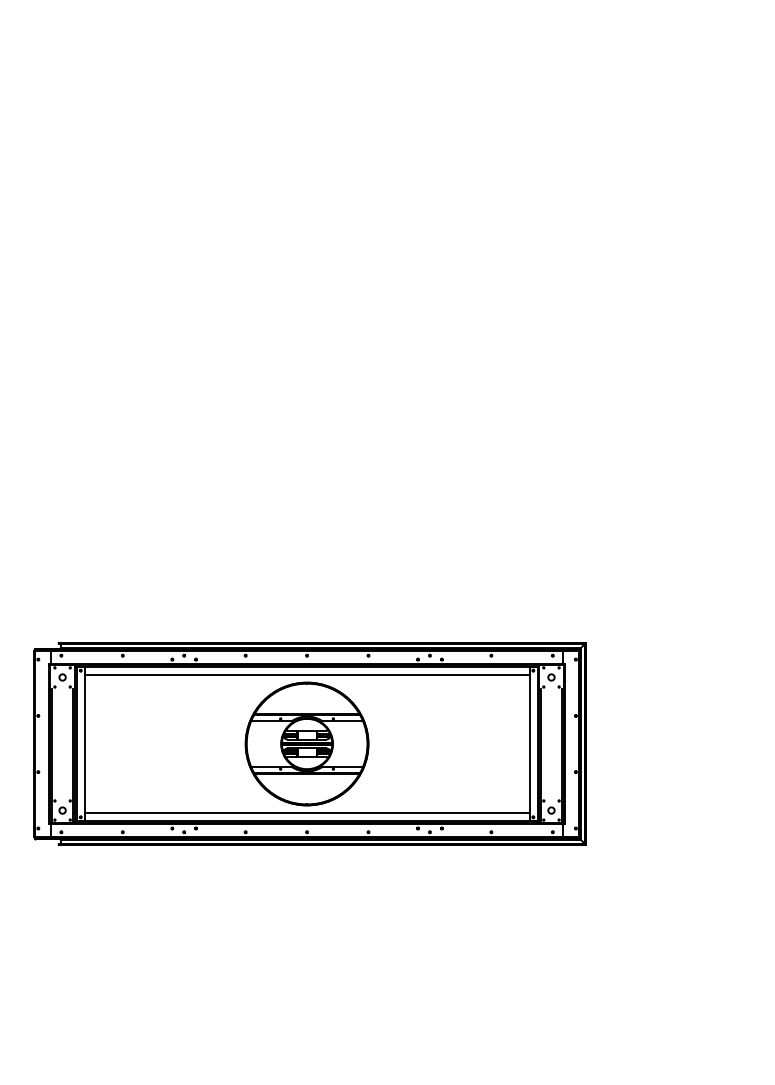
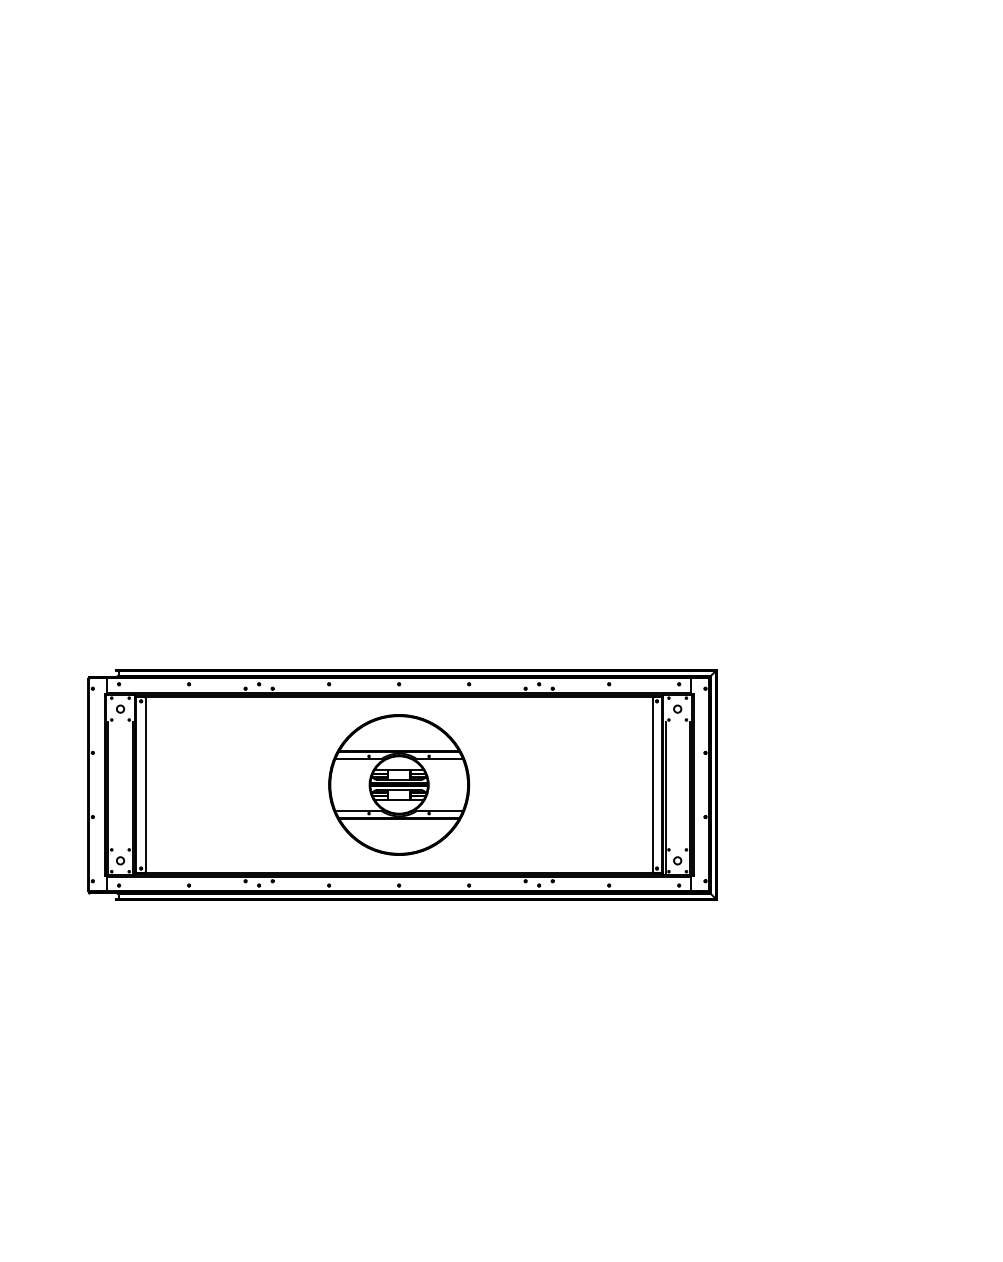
line: (306, 675) -> (398, 706), removed
line: (306, 812) -> (398, 863), removed

